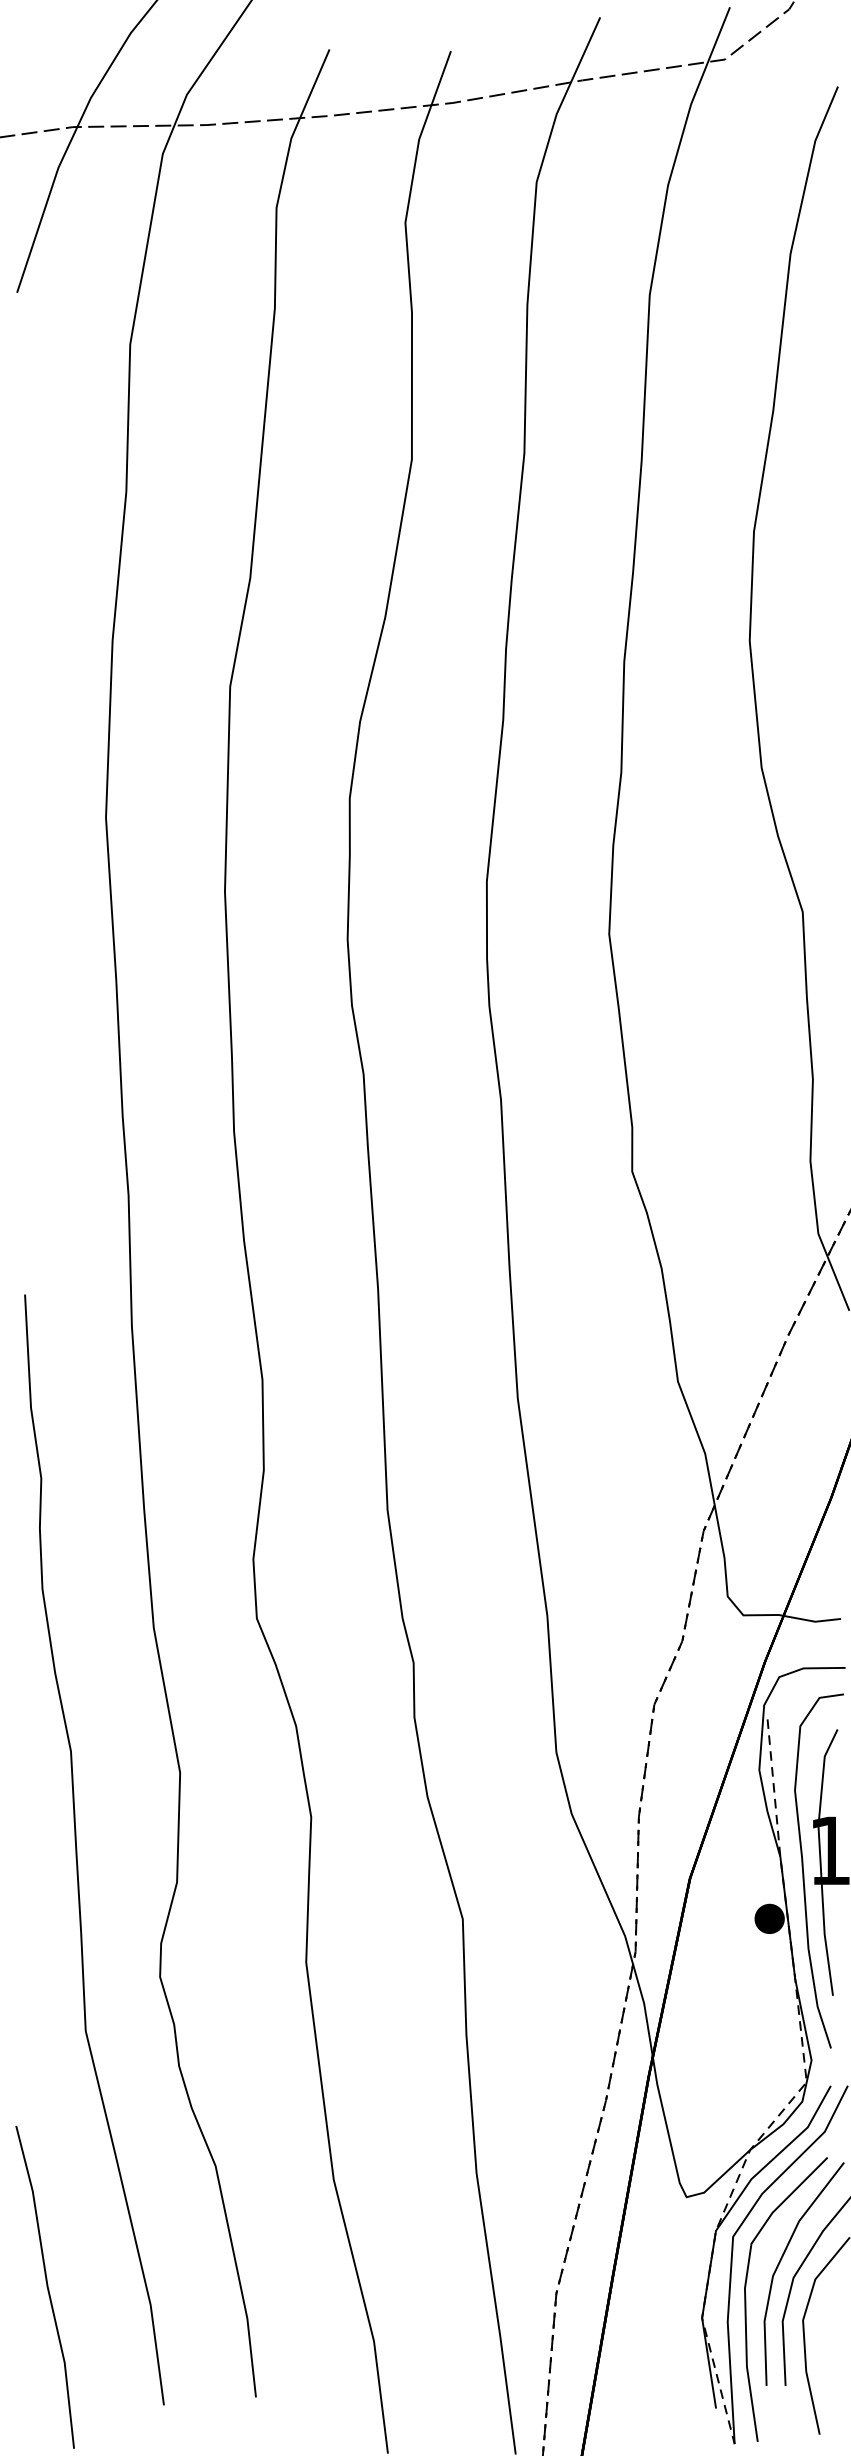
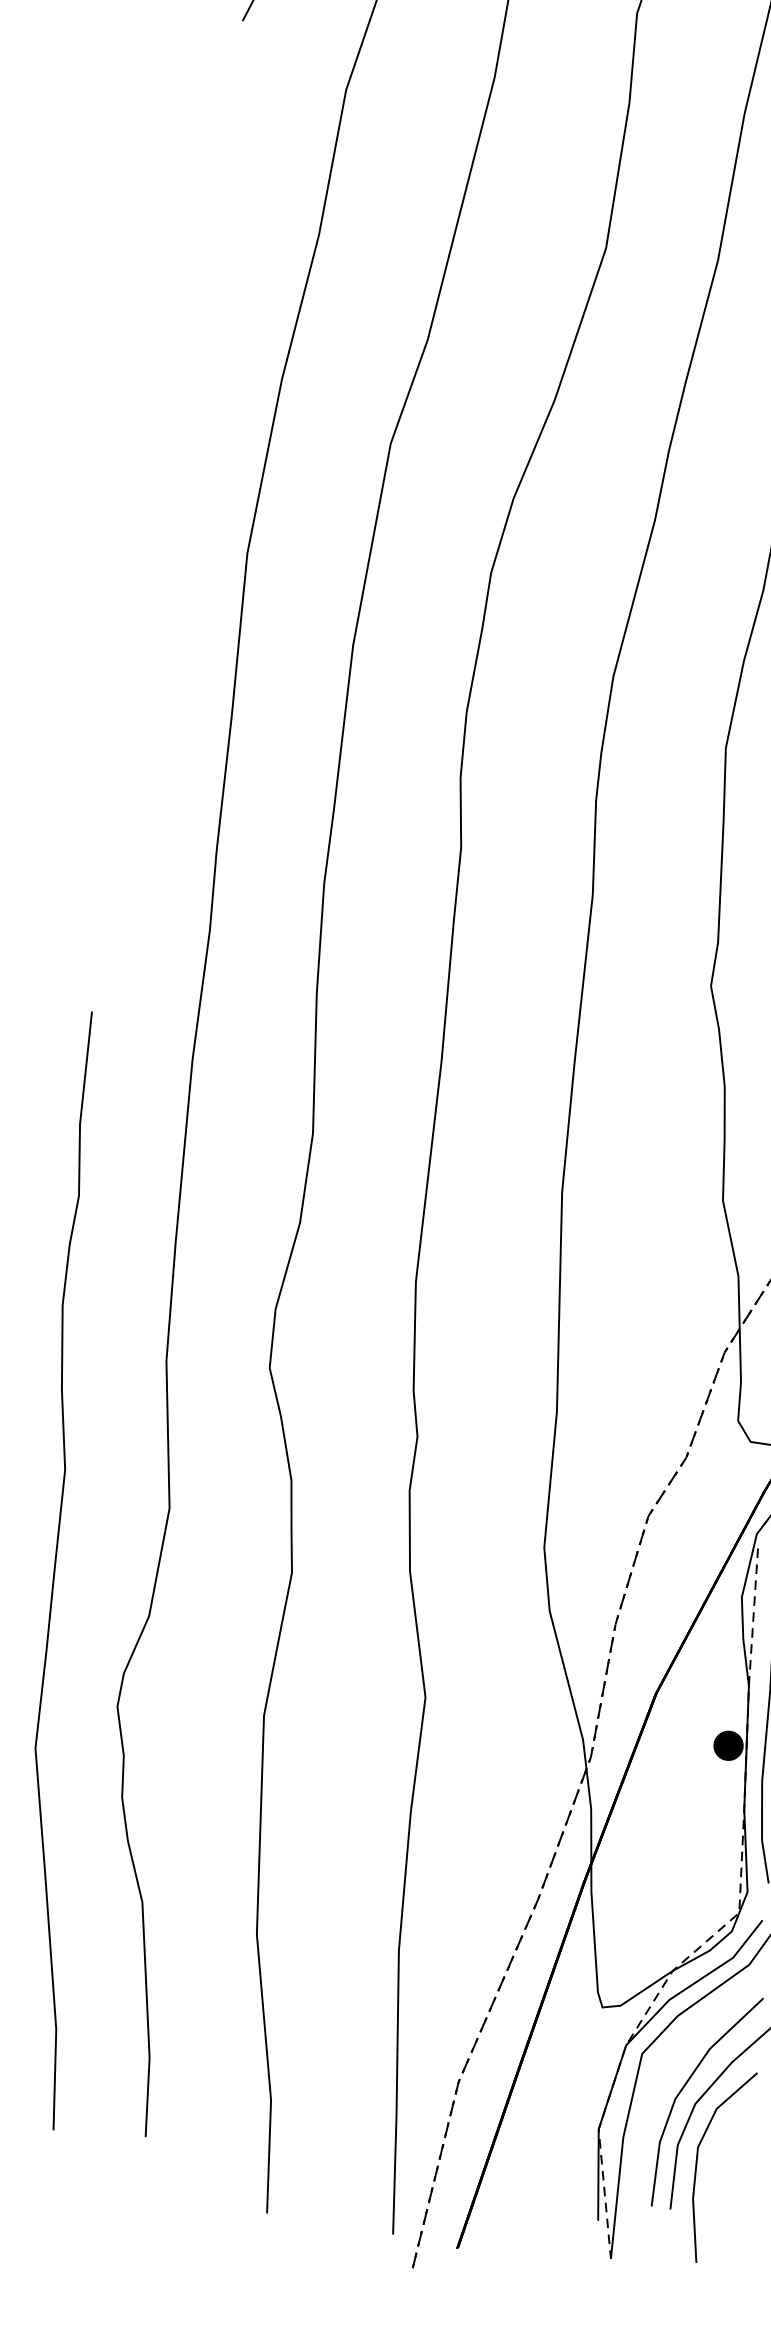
curve: (746, 2299) -> (645, 2117), removed

